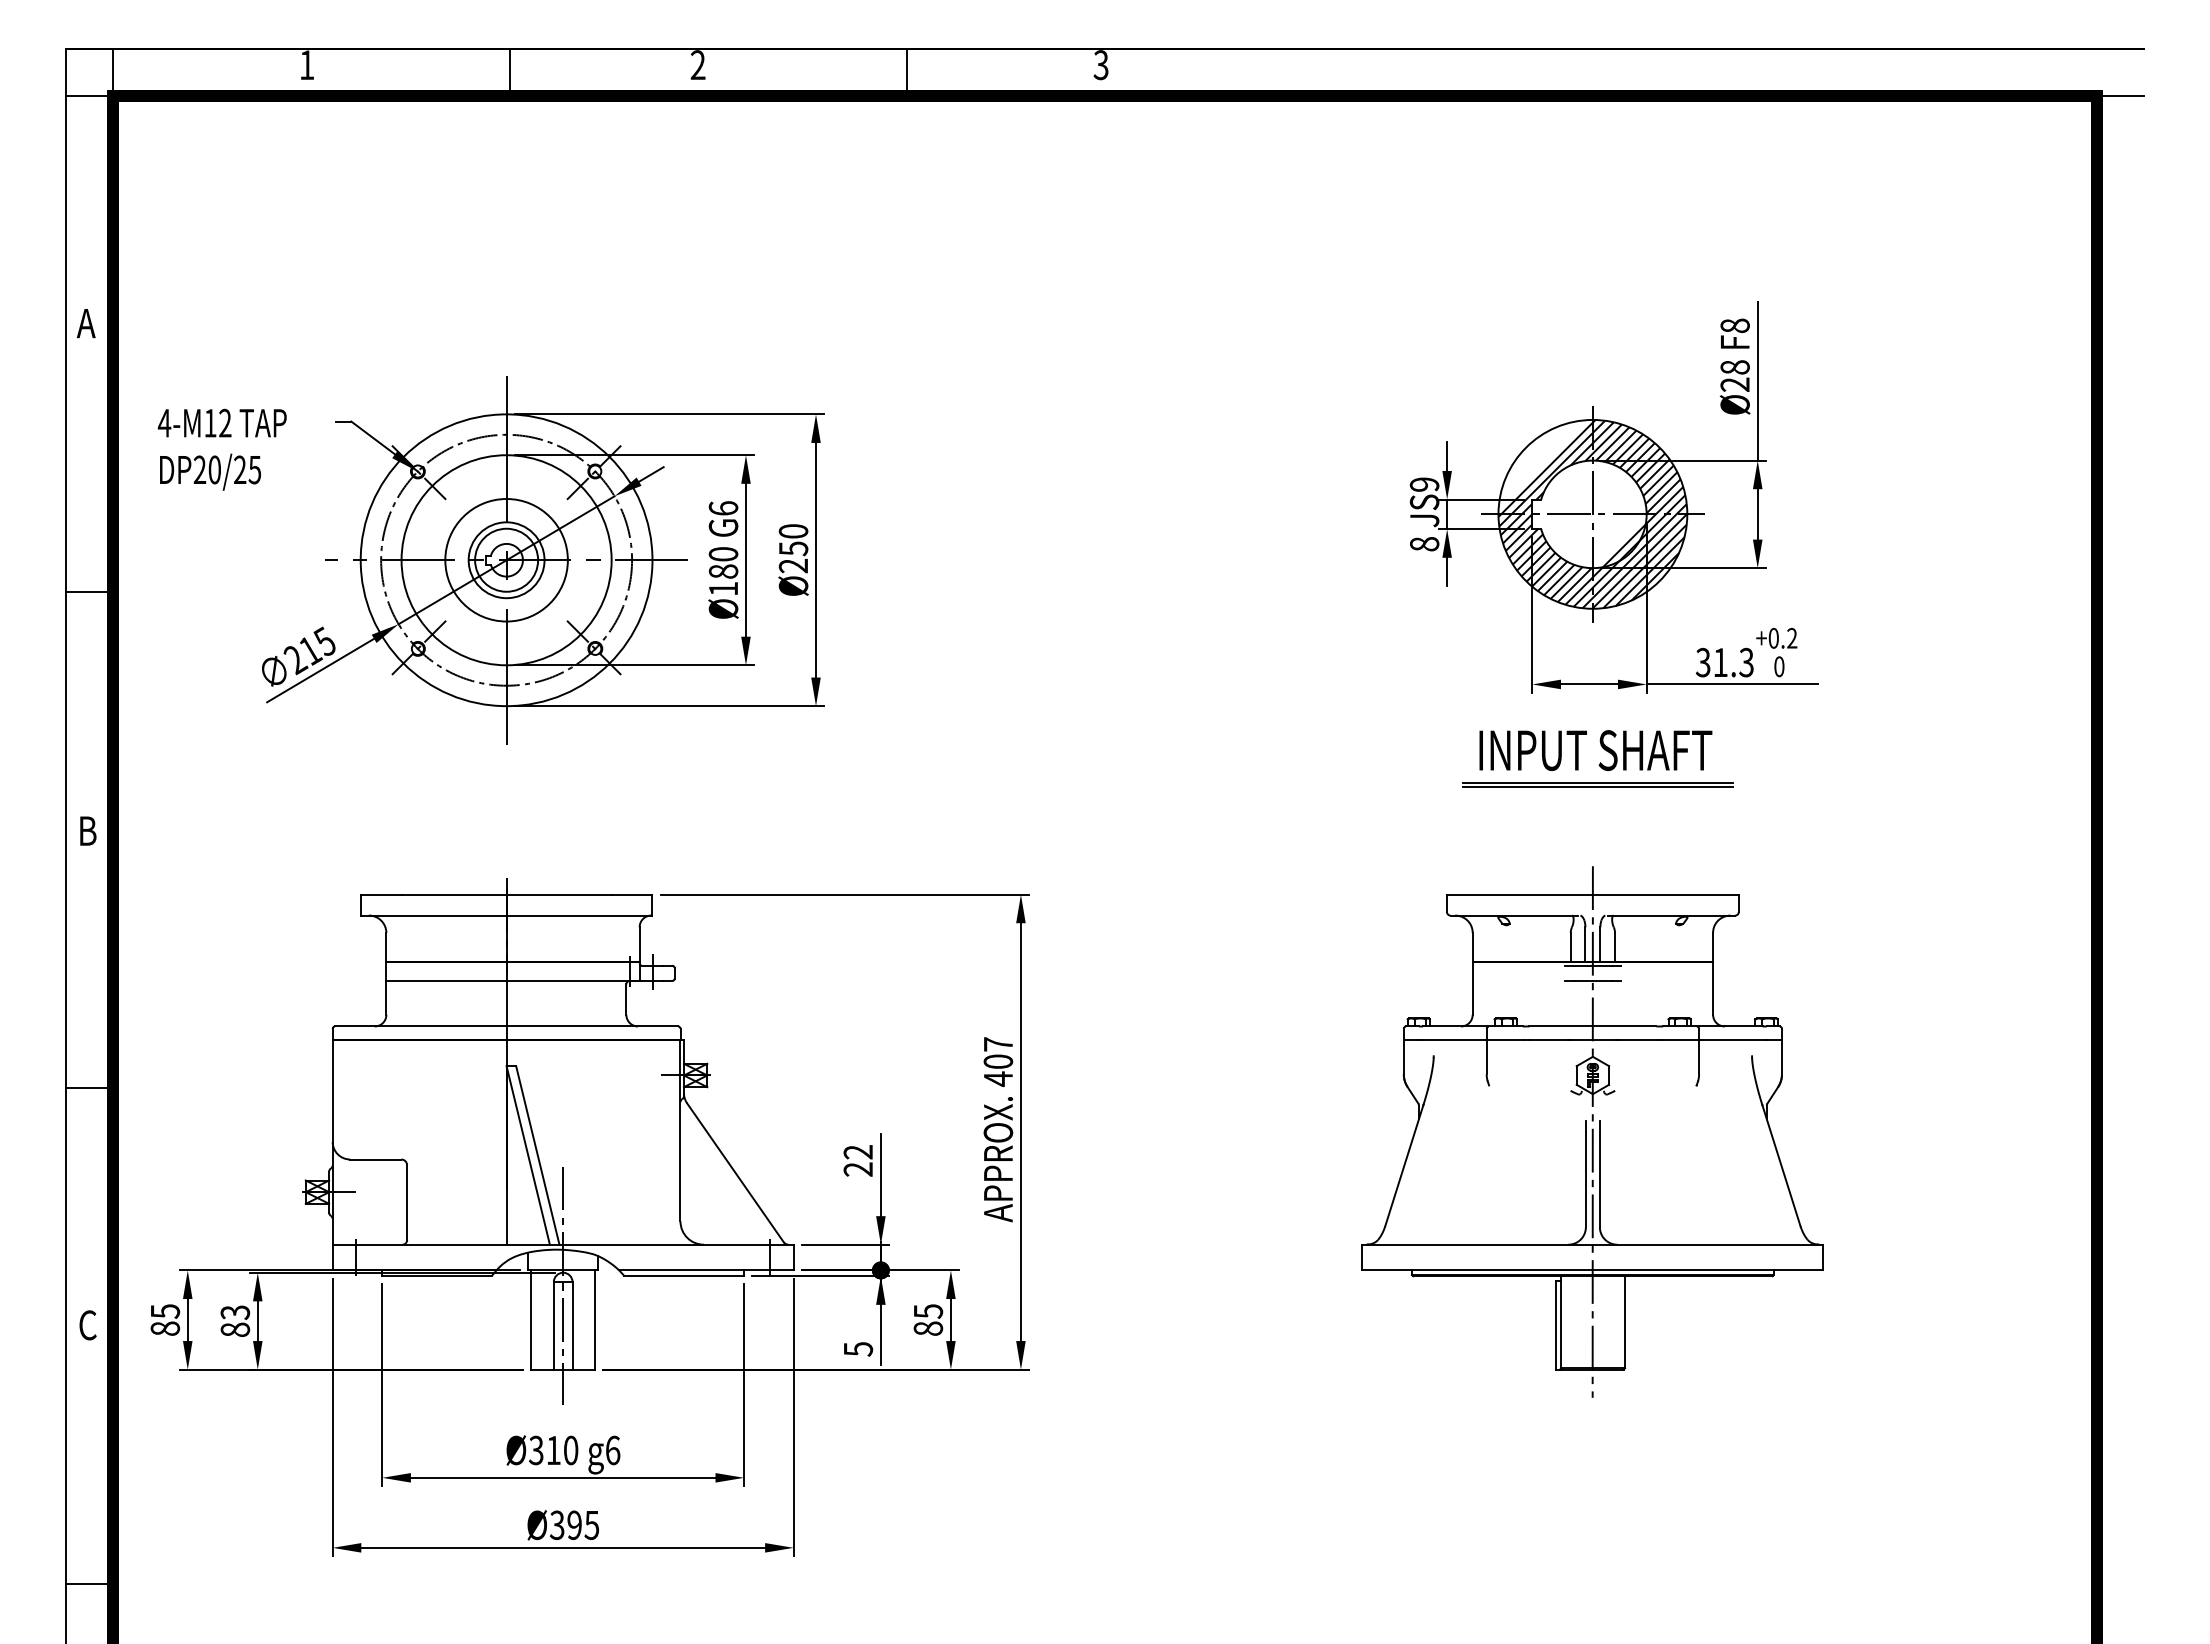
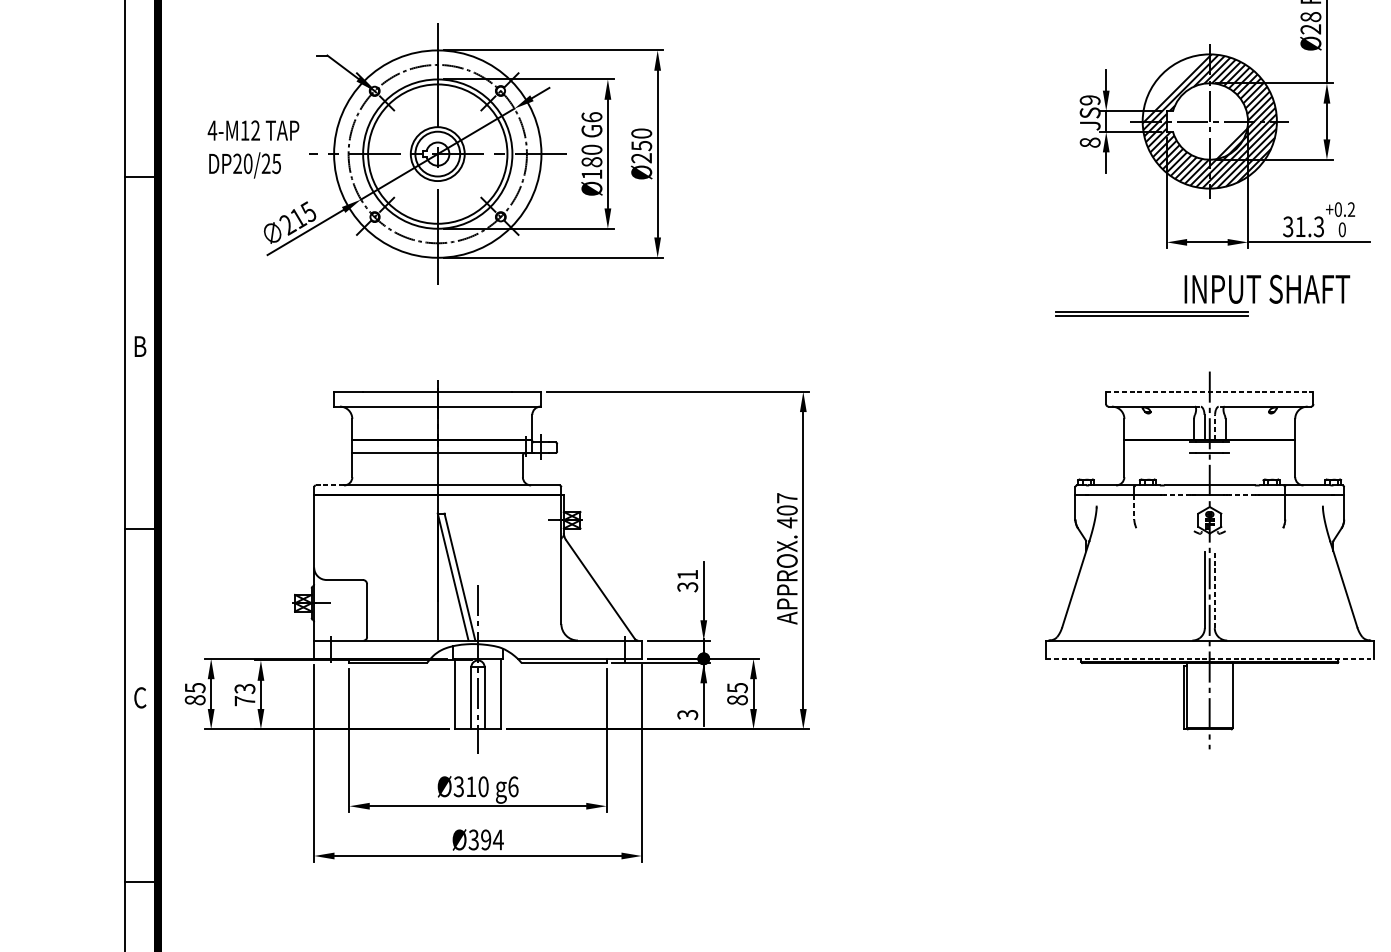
text: (221, 449) -> (252, 149), moved
circle: (506, 560) -> (437, 154), size x1.6
text: (1595, 750) -> (1267, 289), moved
part: (1597, 784) -> (1151, 313), moved
line: (1592, 894) -> (1209, 391), solid -> dashed
line: (1600, 944) -> (1215, 427), solid -> dashed
line: (354, 1026) -> (329, 485), solid -> dashed
line: (1547, 1040) -> (1177, 495), solid -> dashed
line: (1638, 1040) -> (1242, 495), solid -> dashed
line: (1486, 1057) -> (1134, 507), solid -> dashed
text: (858, 1160) -> (687, 580), 22 -> 31
line: (1599, 1173) -> (1214, 589), solid -> dashed
line: (1593, 1270) -> (1210, 658), solid -> dashed
text: (235, 1329) -> (245, 700), 83 -> 73
text: (857, 1348) -> (687, 714), 5 -> 3
text: (591, 1525) -> (498, 840), Ø395 -> Ø394

